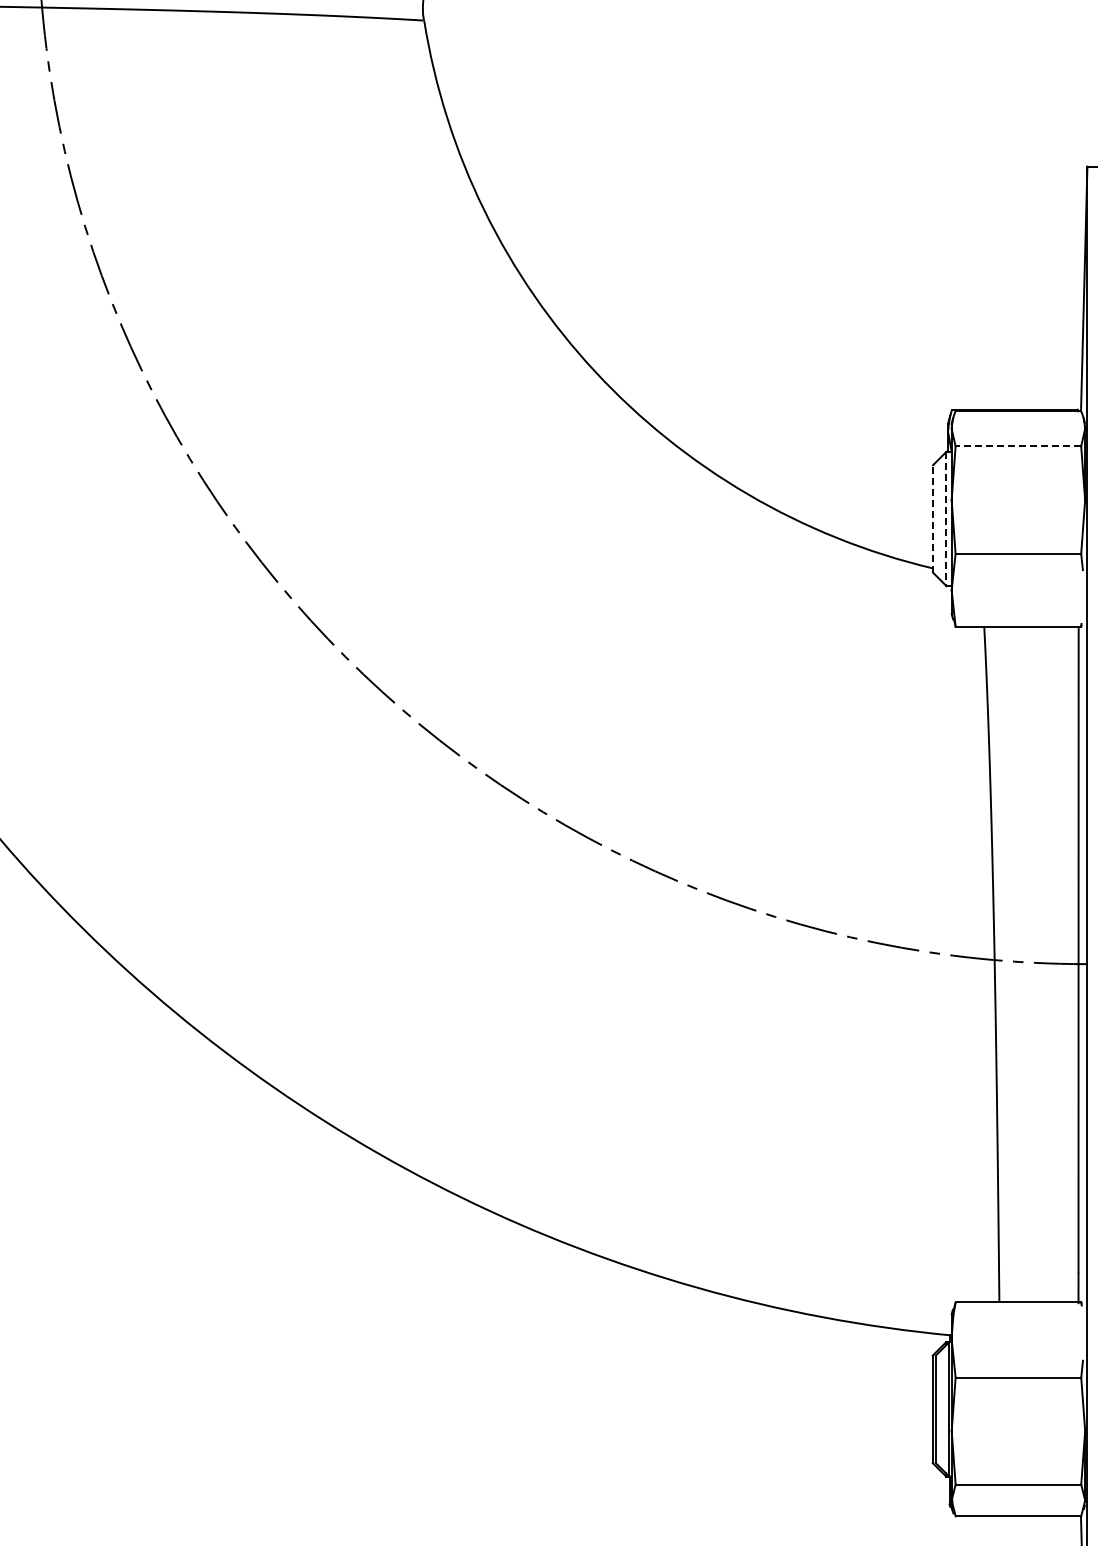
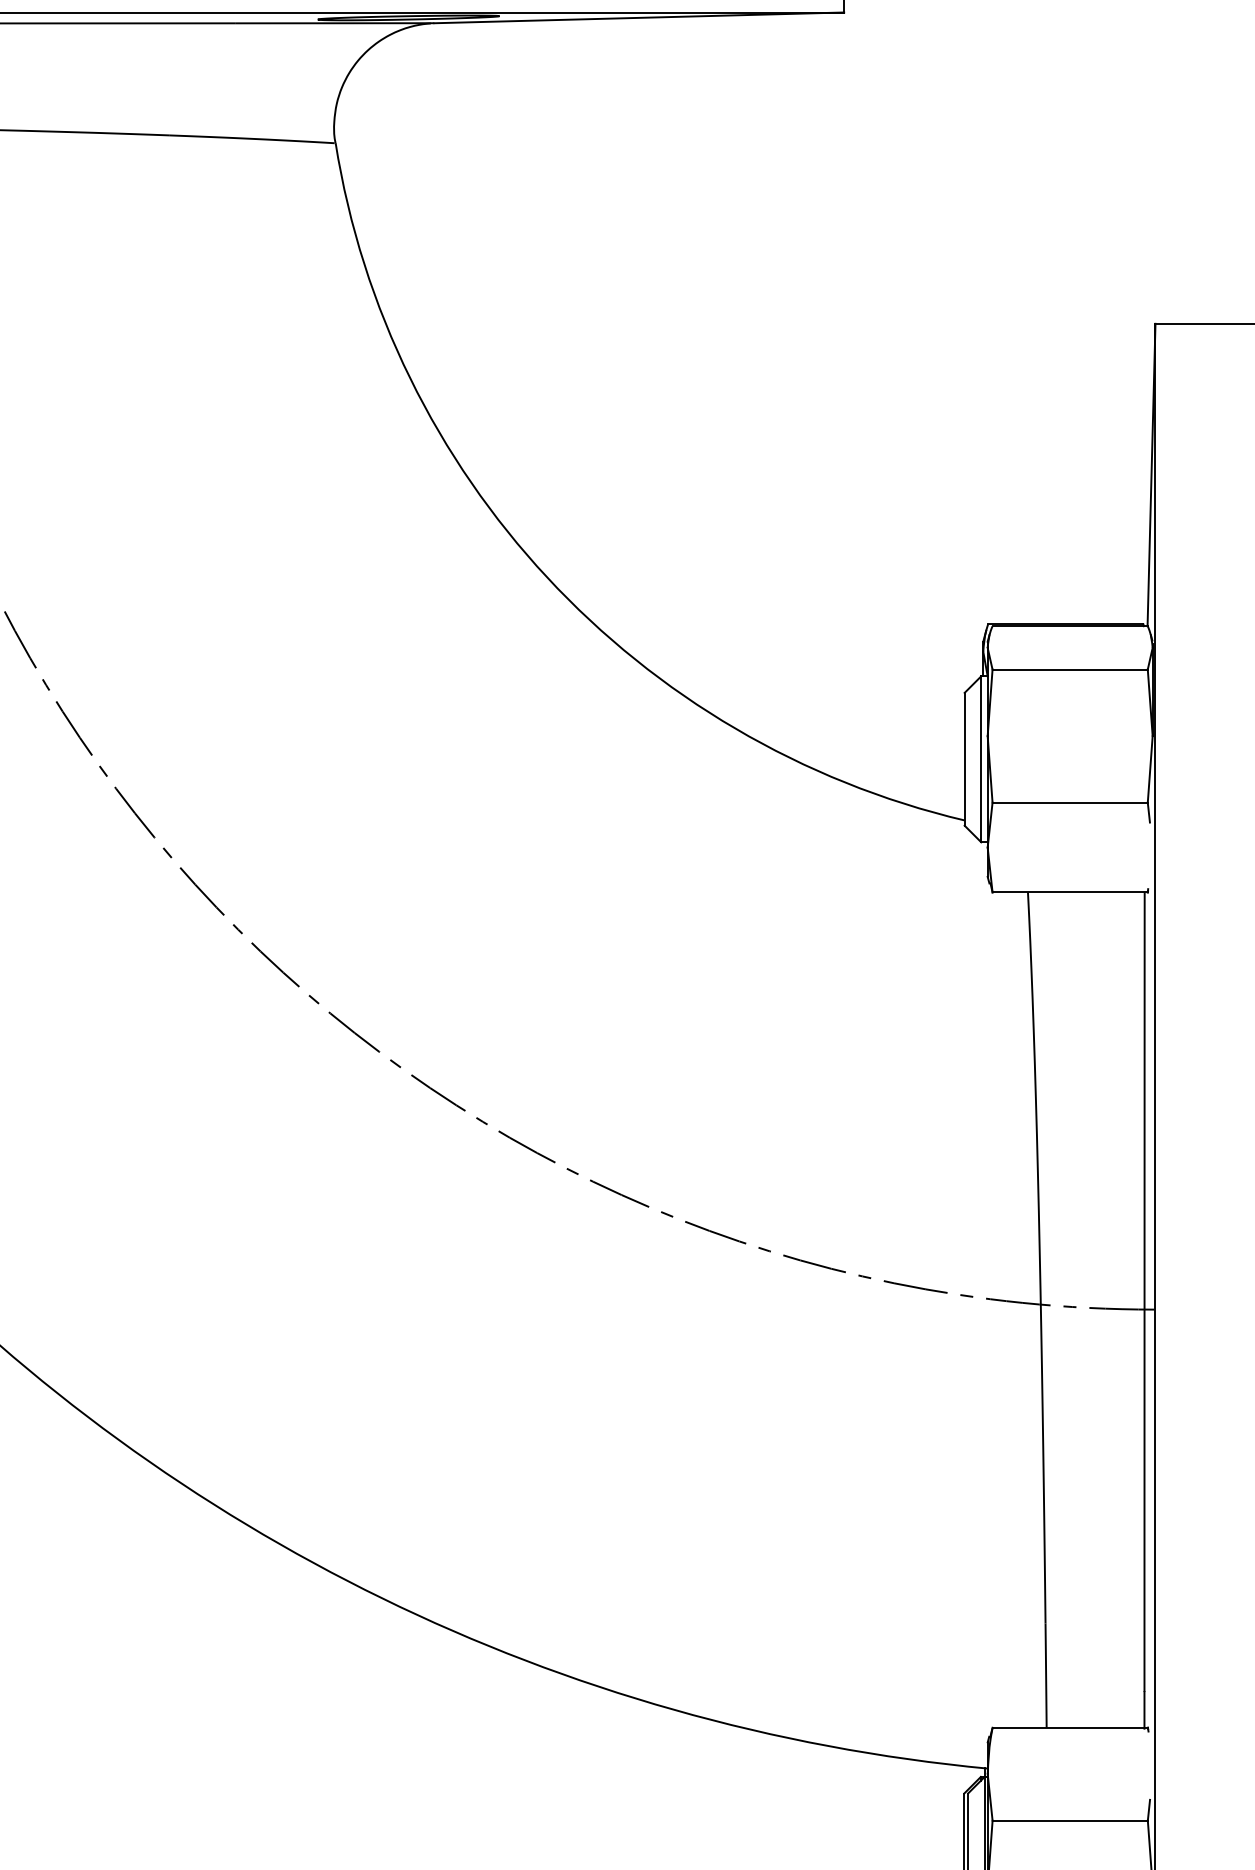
line: (1018, 446) -> (1070, 669), dashed -> solid
line: (933, 518) -> (965, 758), dashed -> solid
line: (946, 519) -> (981, 759), dashed -> solid

